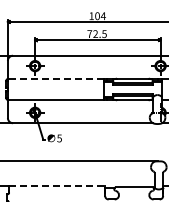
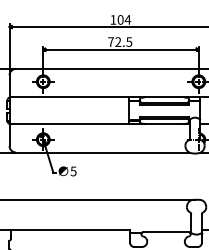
line: (56, 78) -> (69, 97), dashed -> solid
line: (57, 185) -> (71, 229), dashed -> solid

